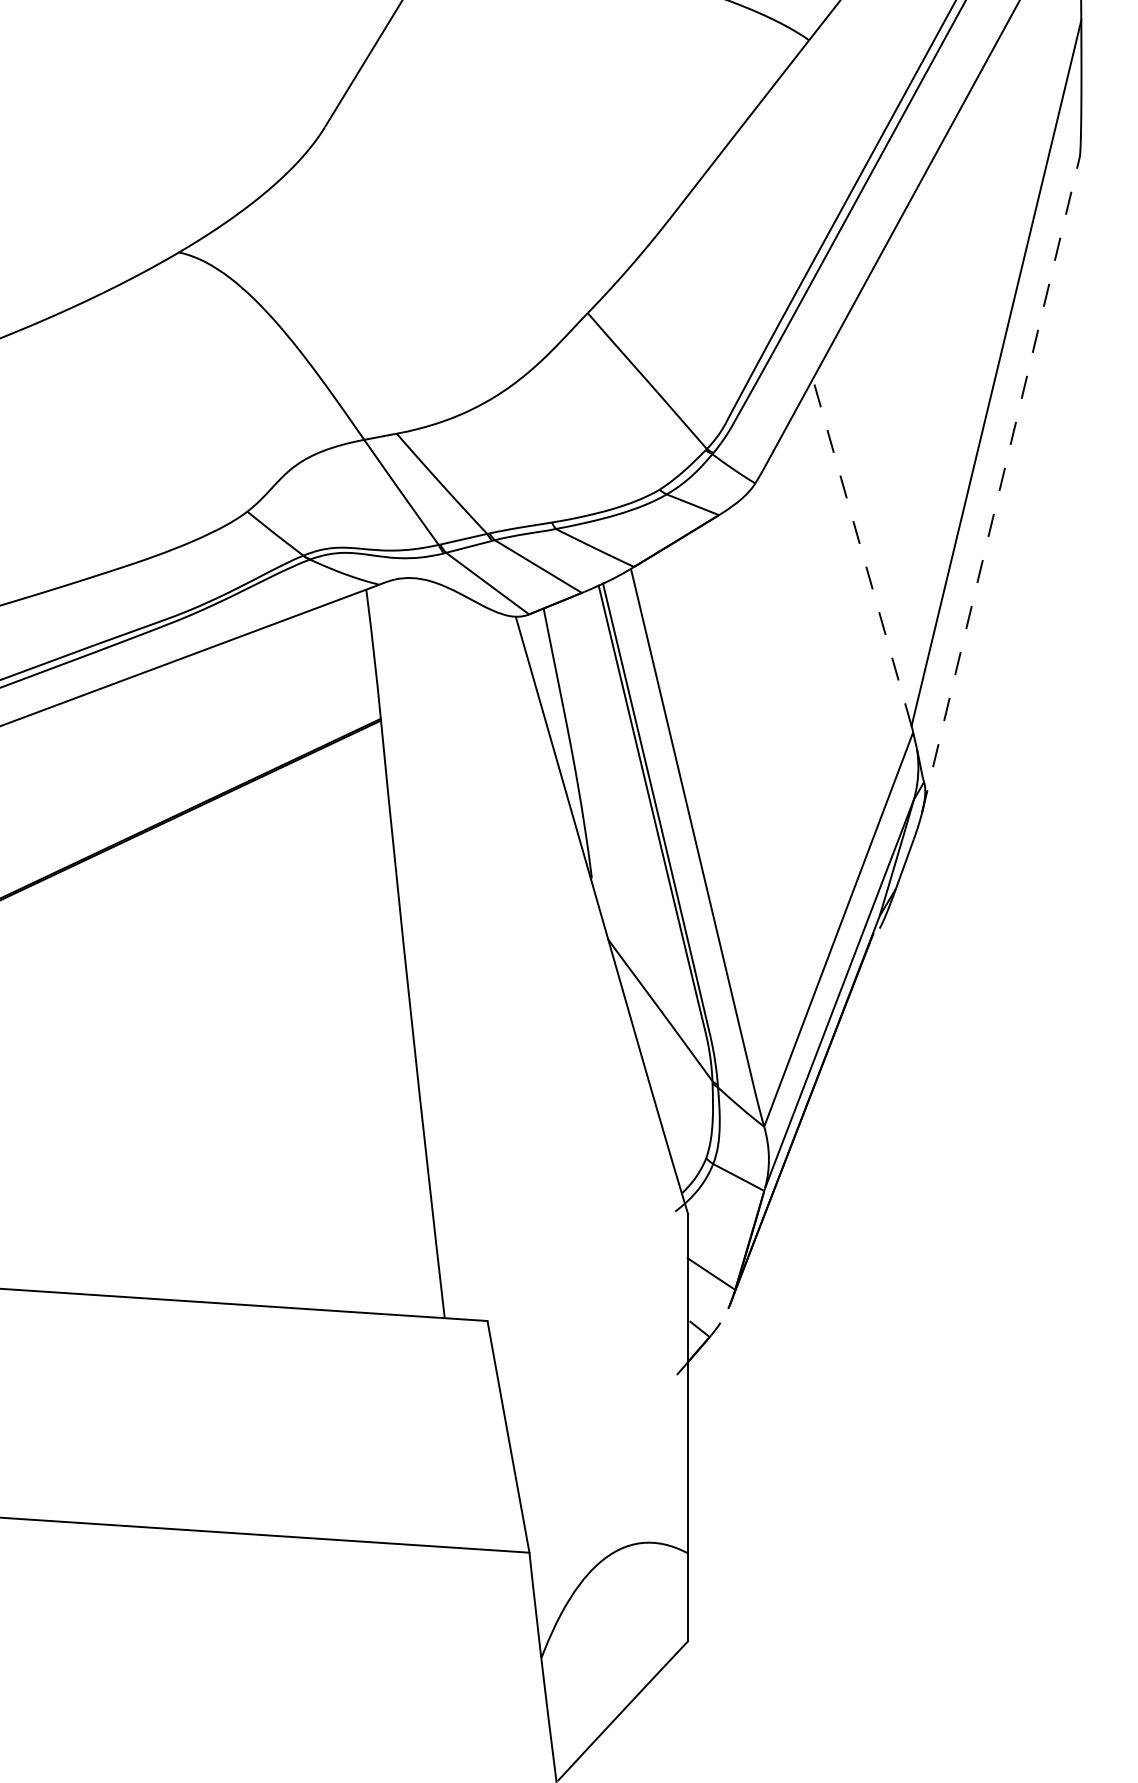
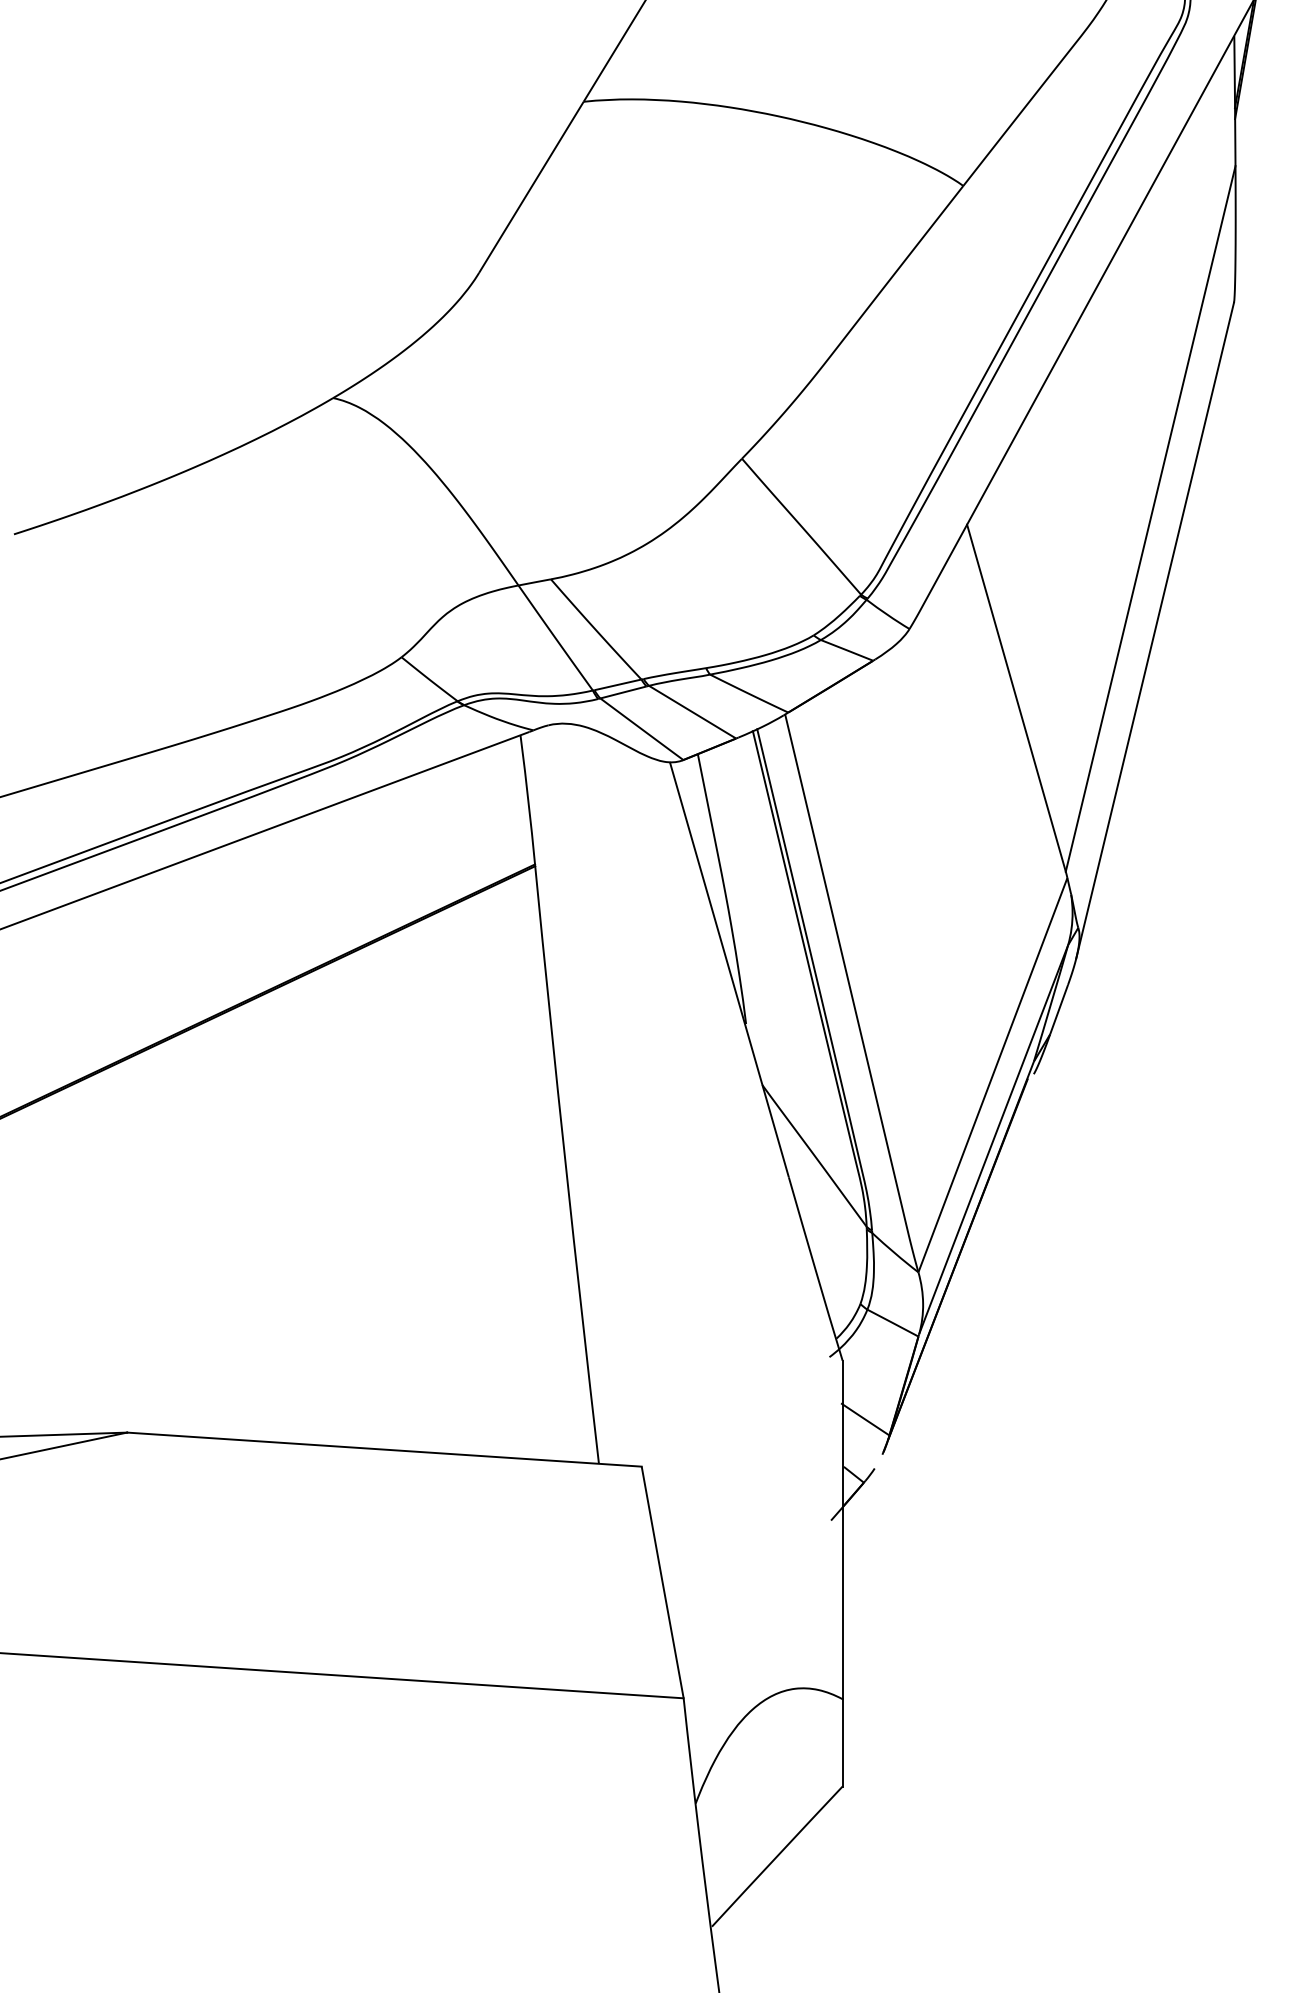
line: (1001, 484) -> (1155, 630), dashed -> solid
line: (862, 551) -> (1016, 697), dashed -> solid

